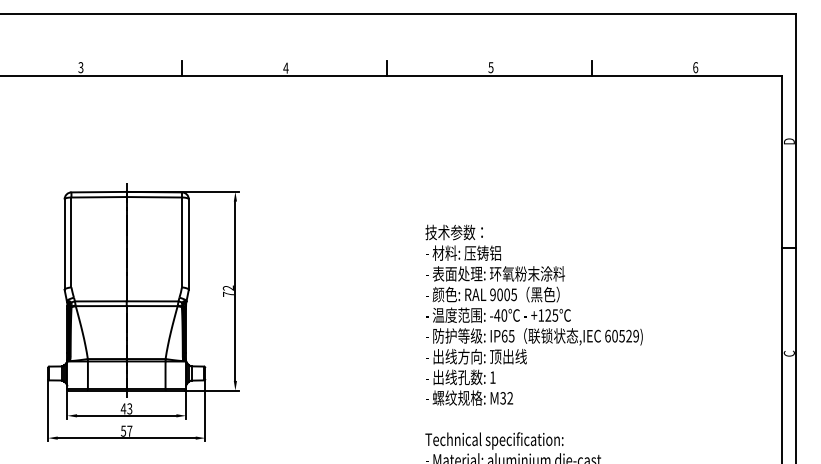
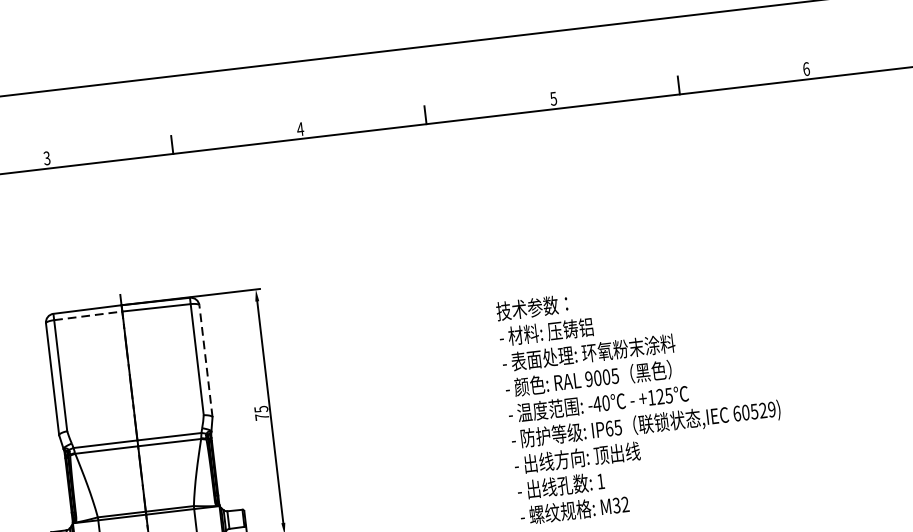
line: (99, 197) -> (88, 316), solid -> dashed
line: (188, 244) -> (205, 361), solid -> dashed
text: (227, 287) -> (259, 408), 72 -> 75

